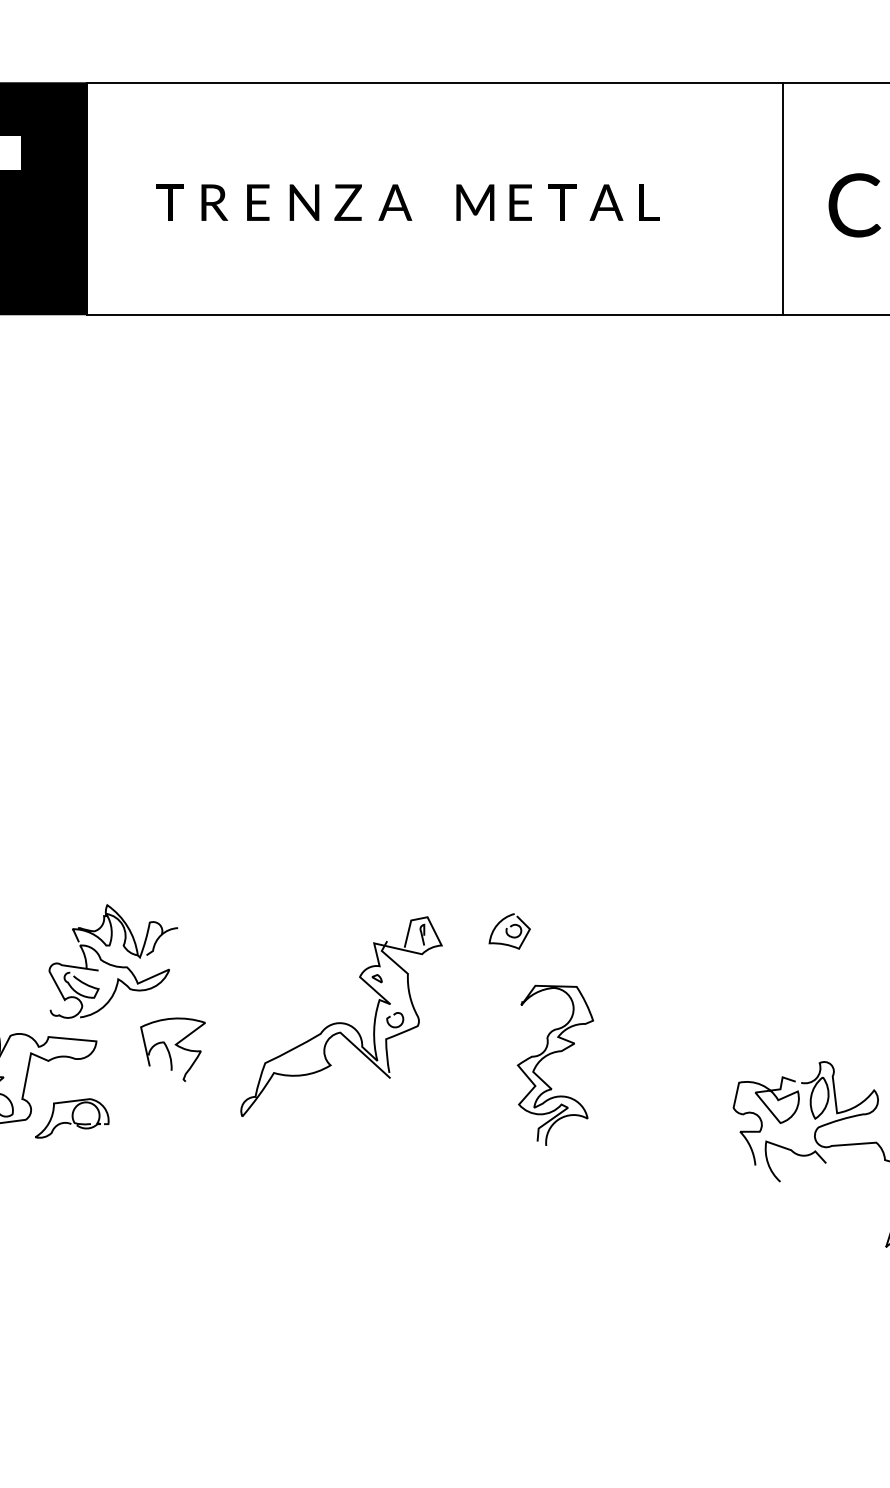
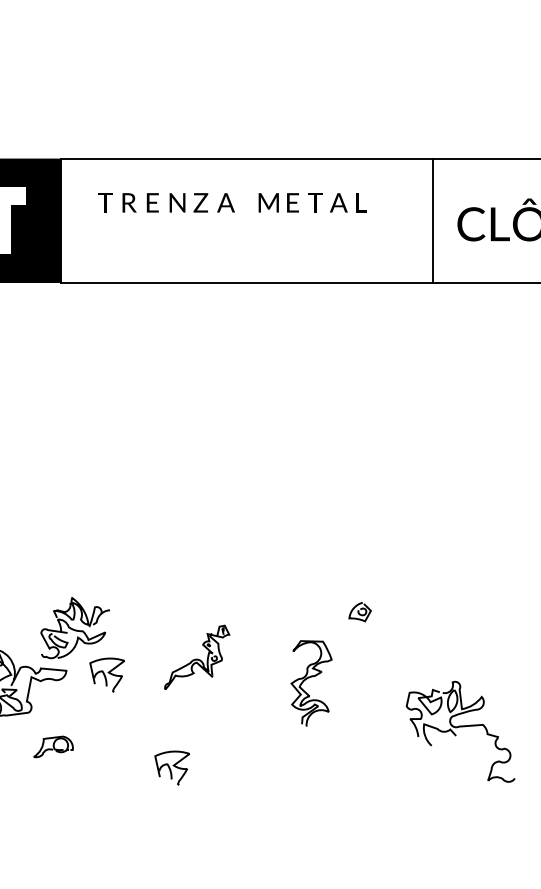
text: (407, 201) -> (232, 202), moved
part: (508, 932) -> (359, 612), moved
part: (339, 1016) -> (196, 657), size x0.6
part: (72, 1117) -> (53, 746), moved
part: (293, 1222) -> (171, 767), added

